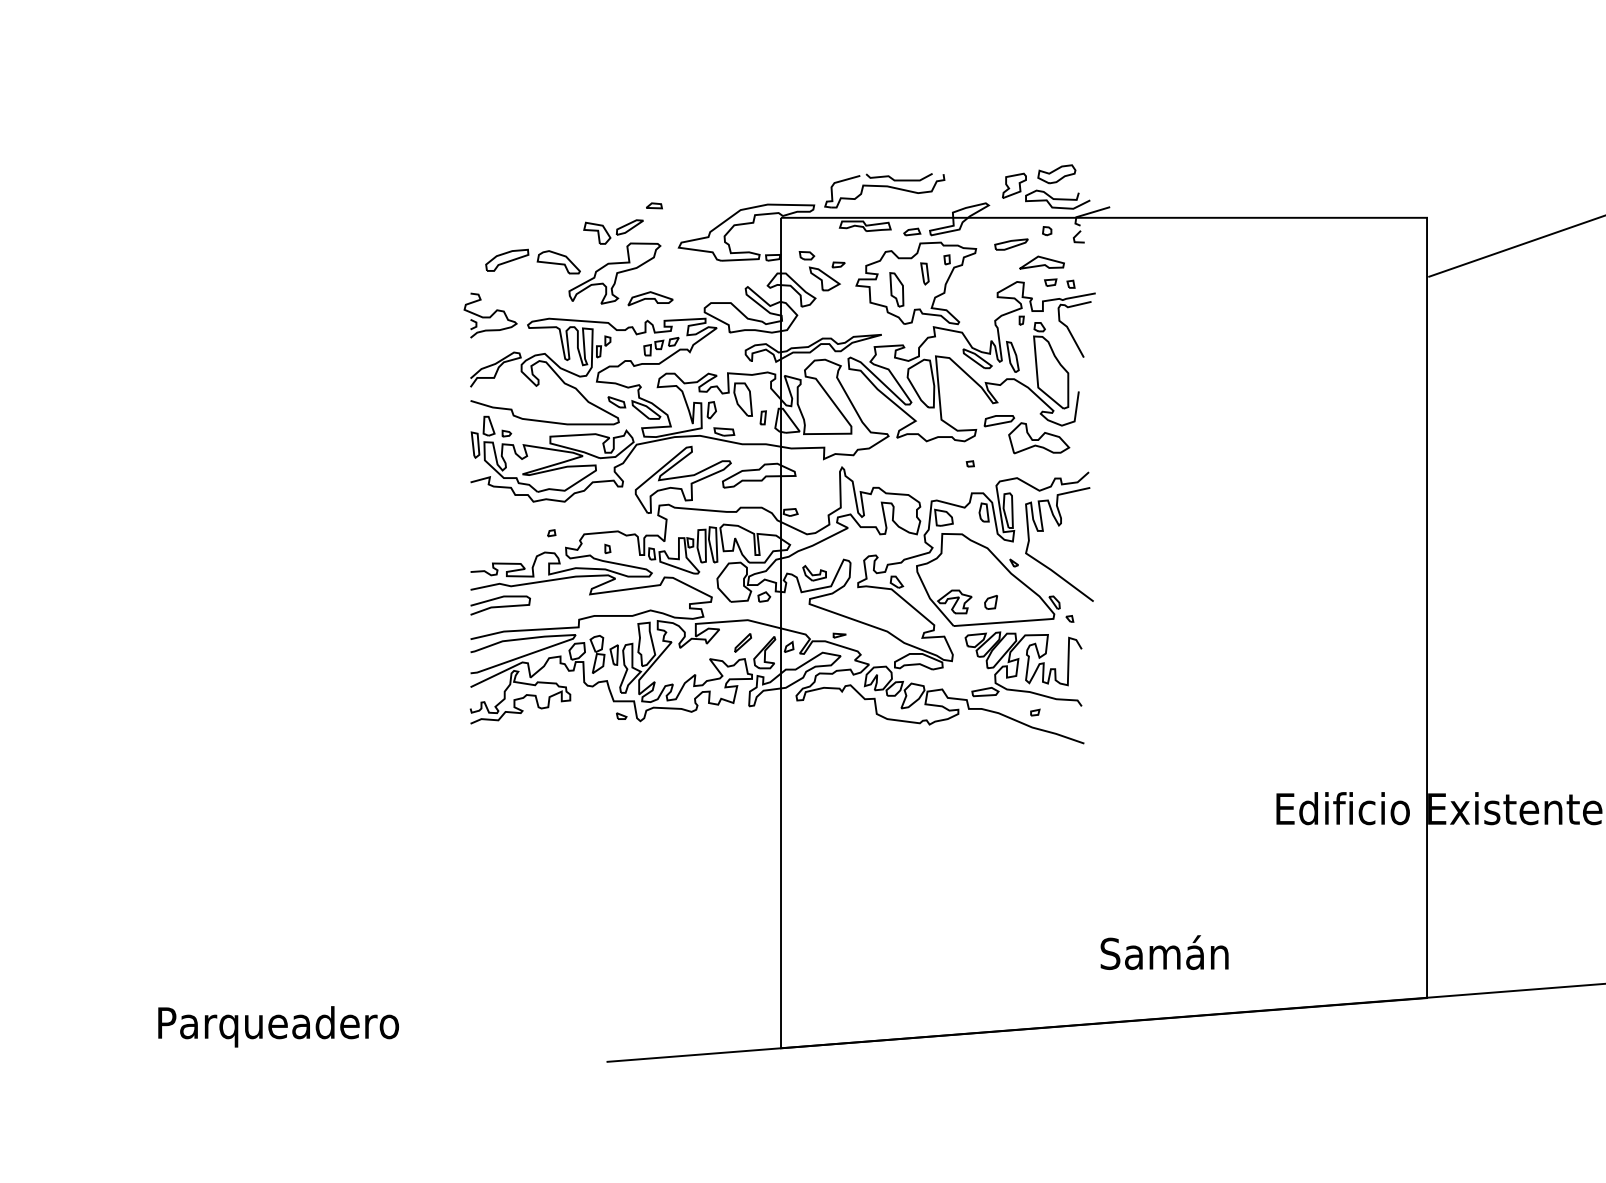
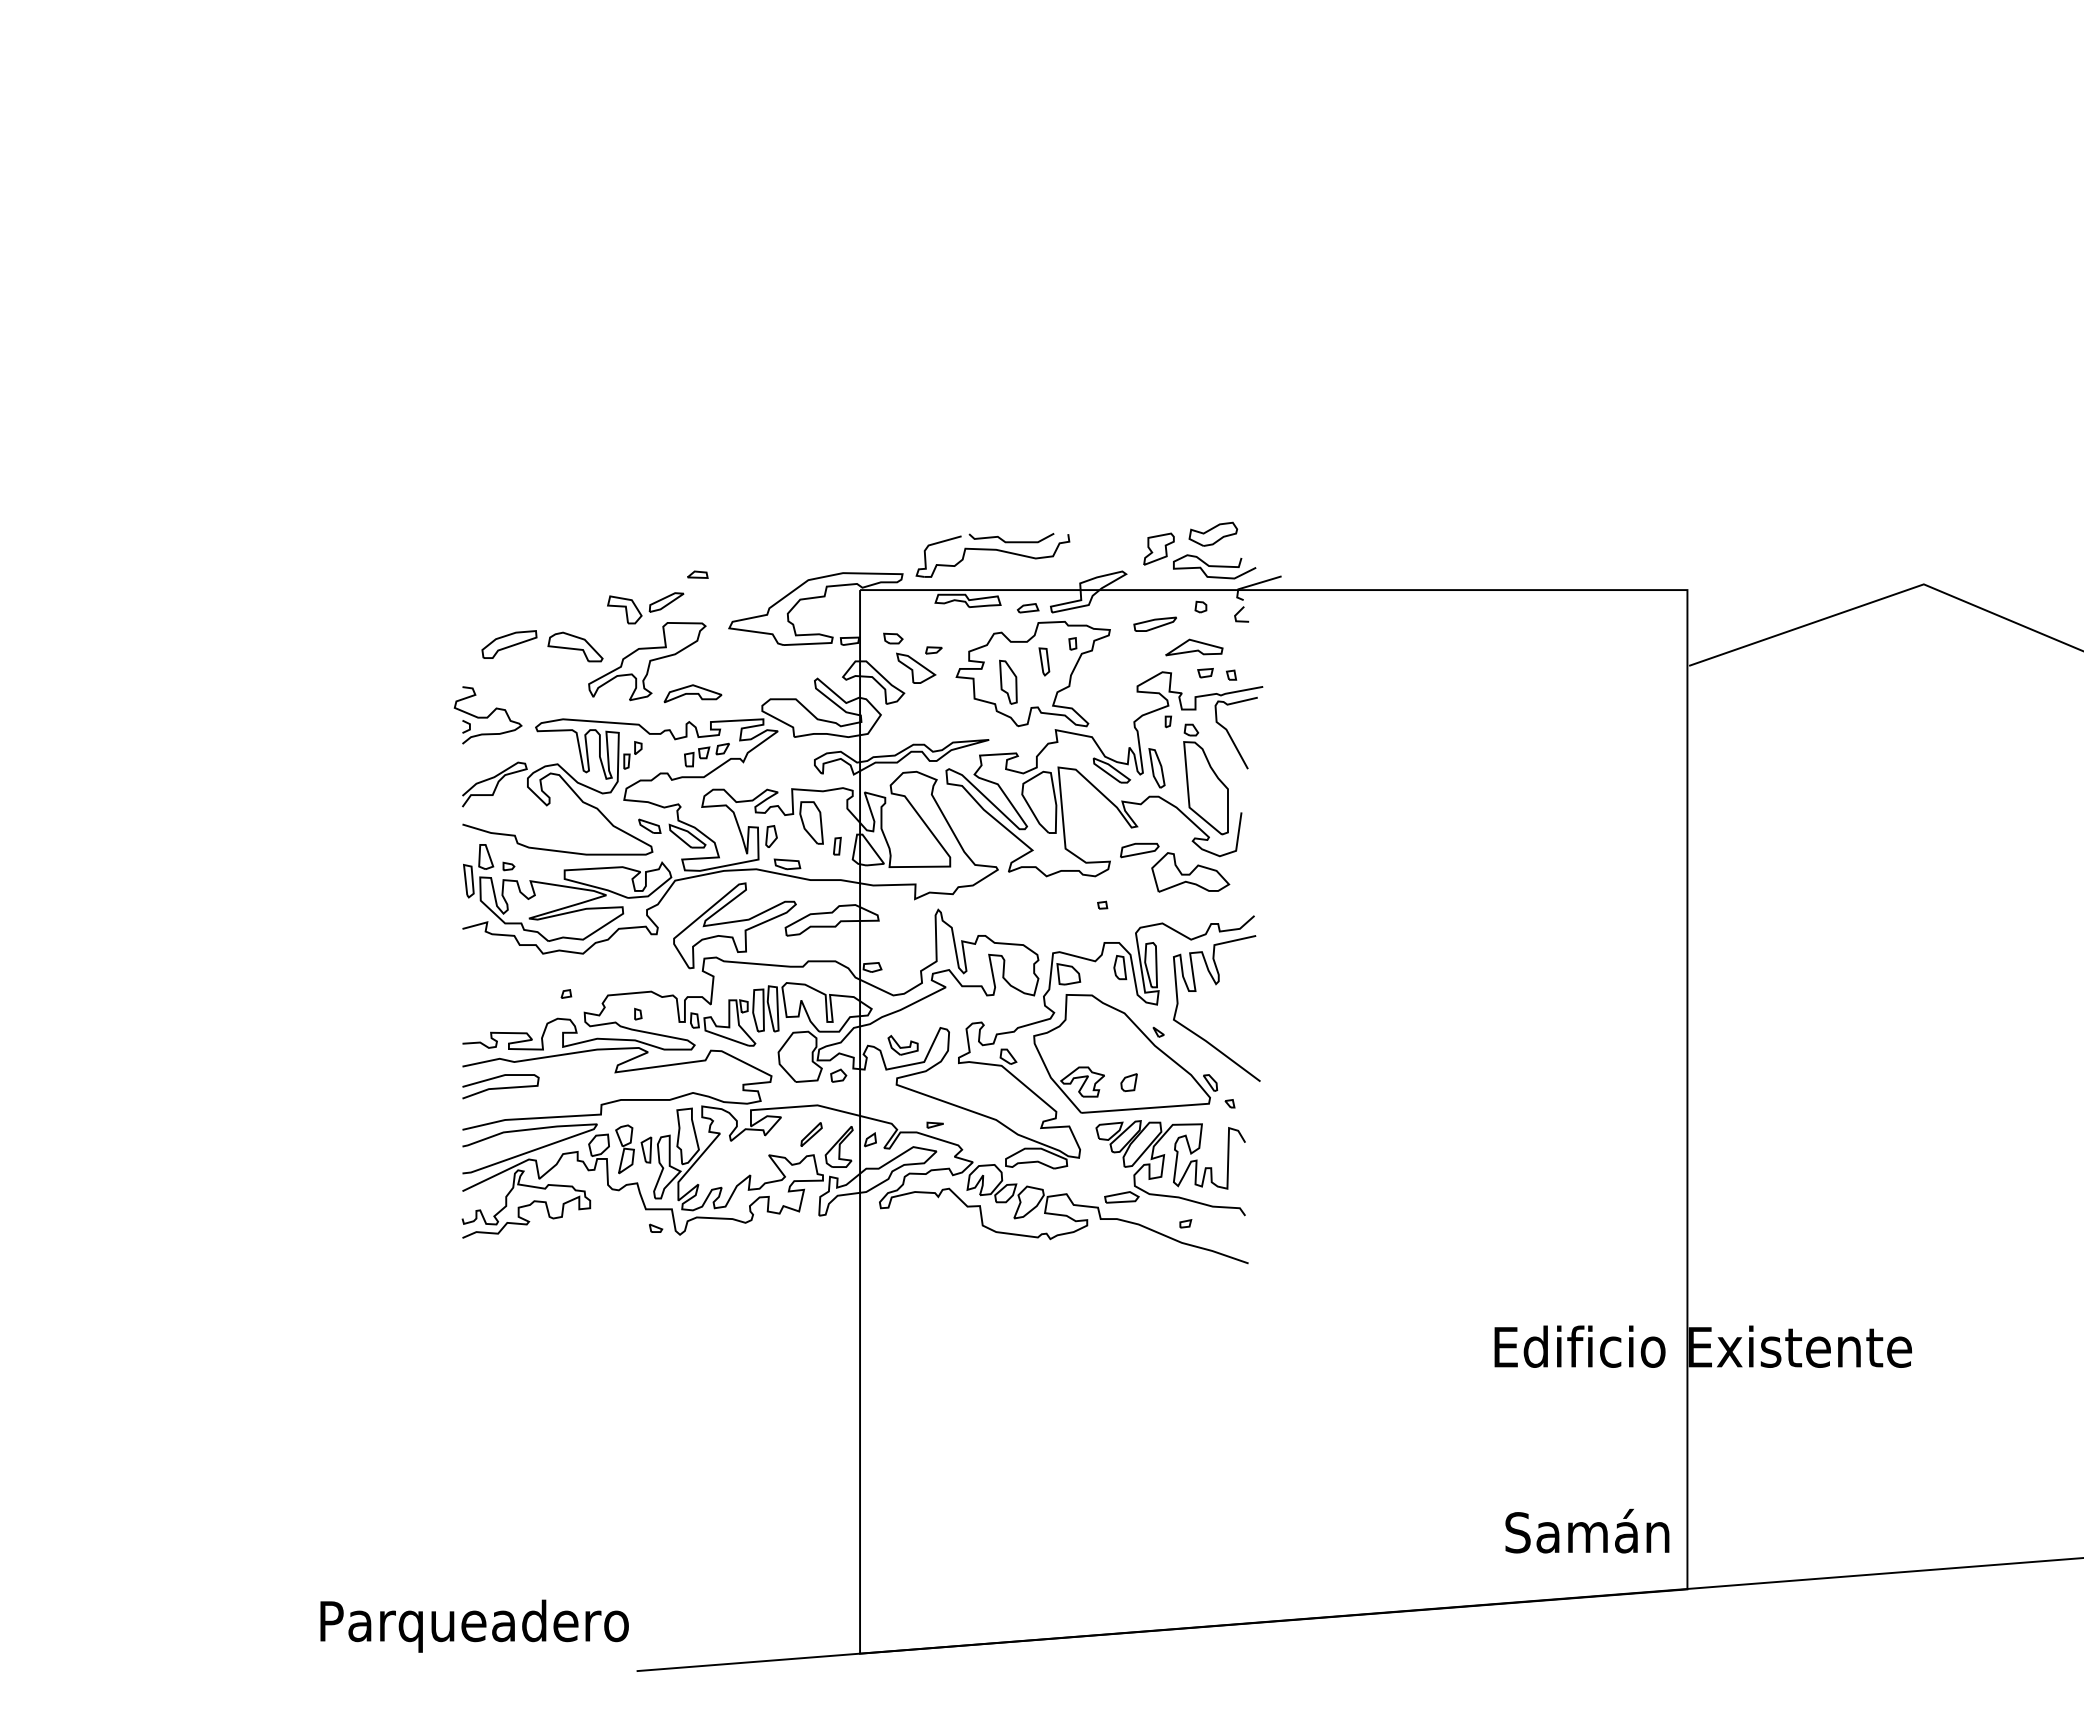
text: (1164, 952) -> (1587, 1530), moved
text: (278, 1026) -> (474, 1625), moved

